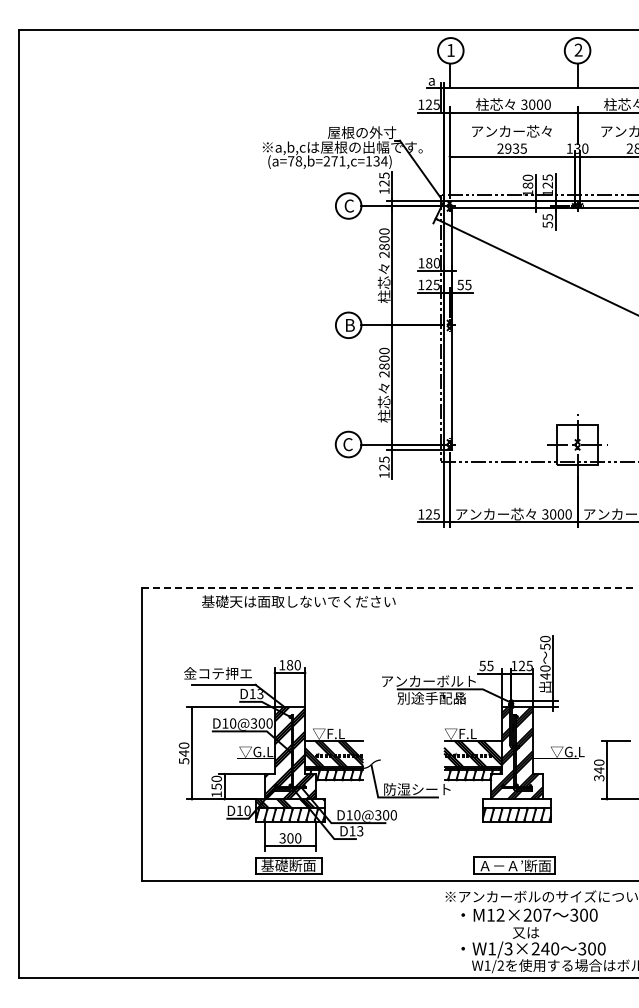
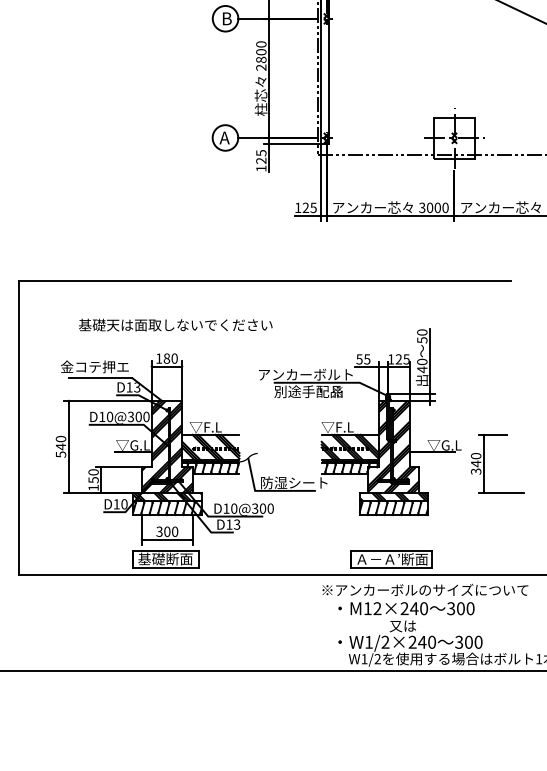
text: (347, 444) -> (224, 137), C -> A
line: (388, 587) -> (265, 280), dashed -> solid
text: (298, 601) -> (175, 324), moved
hatch: (516, 803) -> (393, 496), added
text: (542, 914) -> (419, 607), M12×207 -> M12×240
text: (508, 949) -> (385, 642), W1/3×240 -> W1/2×240

